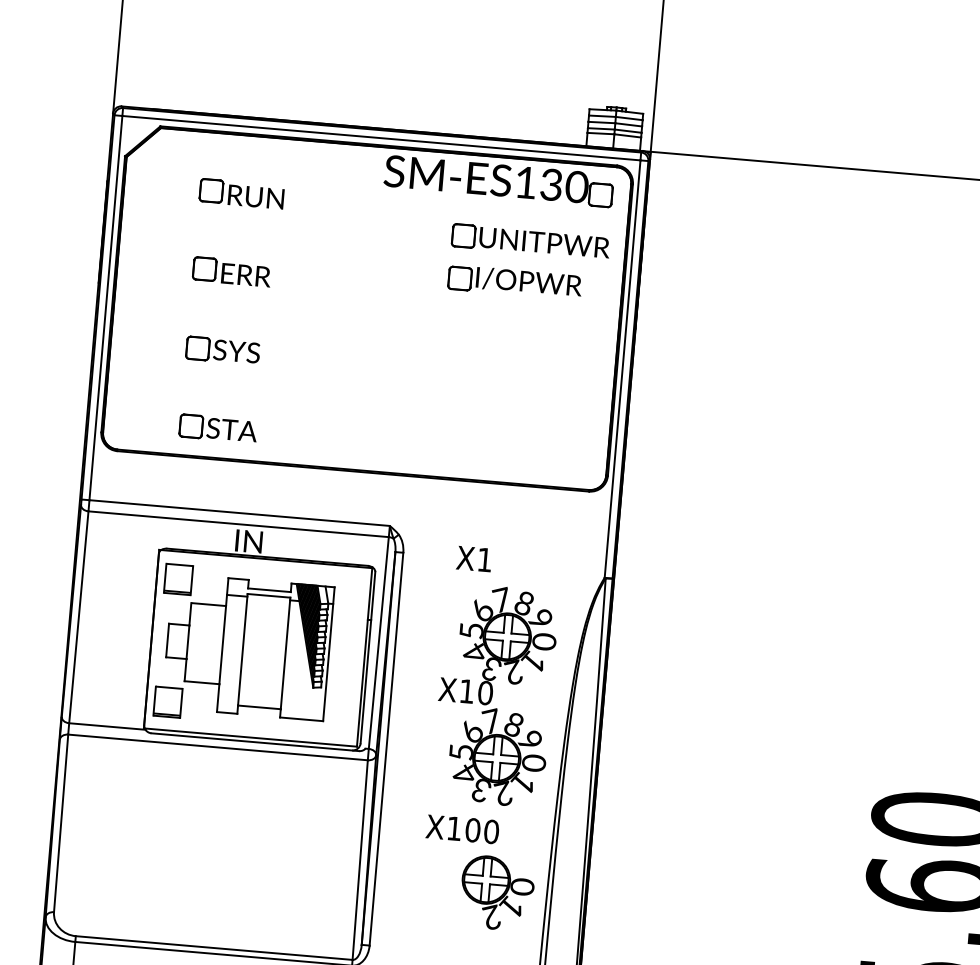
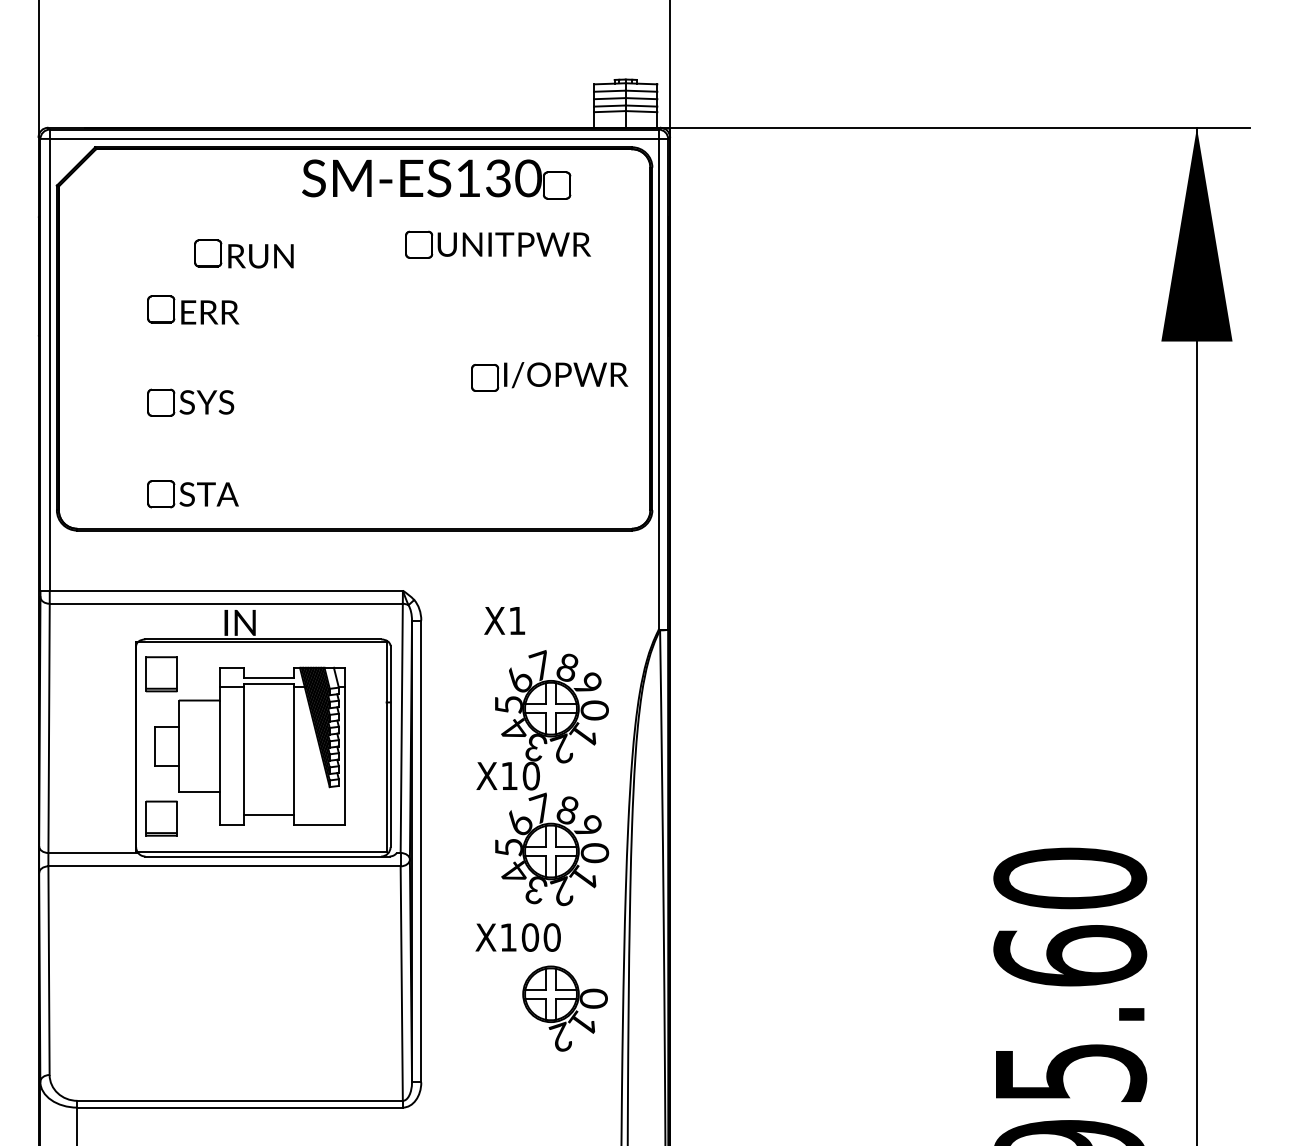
part: (498, 181) -> (436, 179), moved
part: (241, 193) -> (243, 253), moved
part: (530, 241) -> (497, 244), moved
part: (514, 282) -> (549, 376), moved

